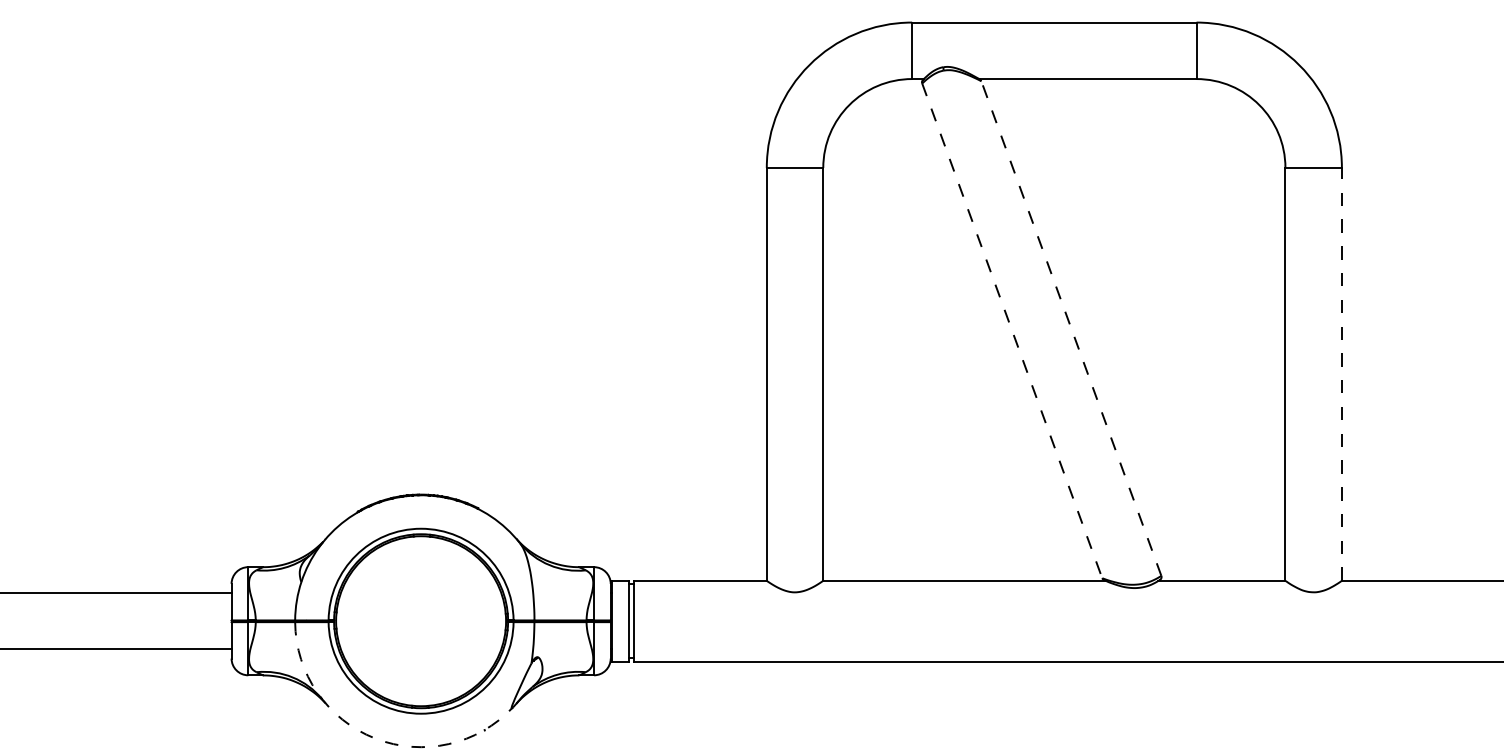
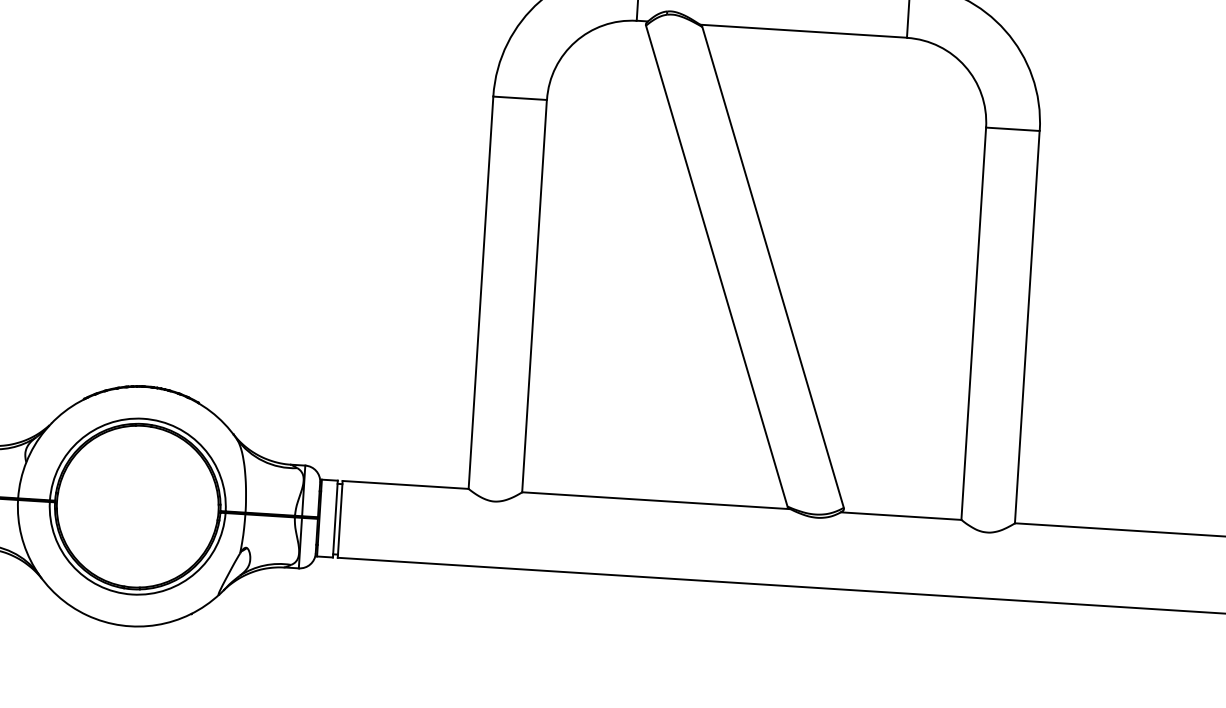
line: (1071, 328) -> (773, 267), dashed -> solid
line: (1012, 331) -> (716, 266), dashed -> solid
line: (1341, 373) -> (1027, 326), dashed -> solid
arc: (375, 738) -> (87, 615), dashed -> solid

